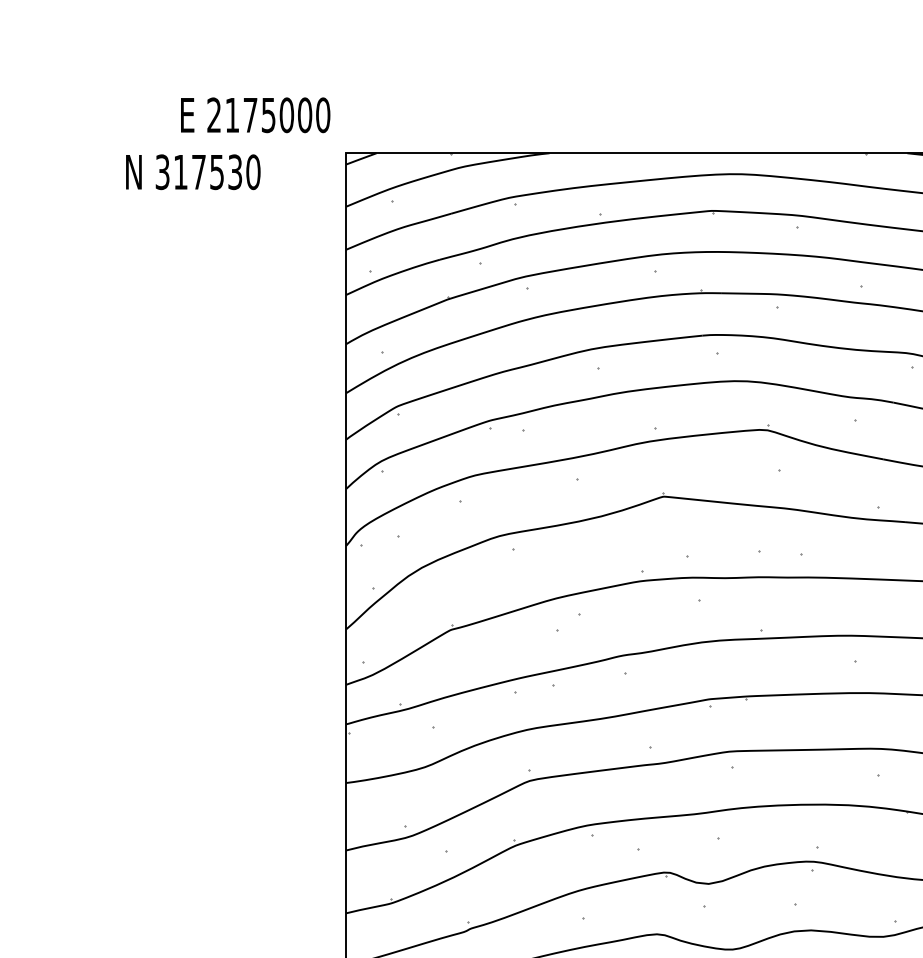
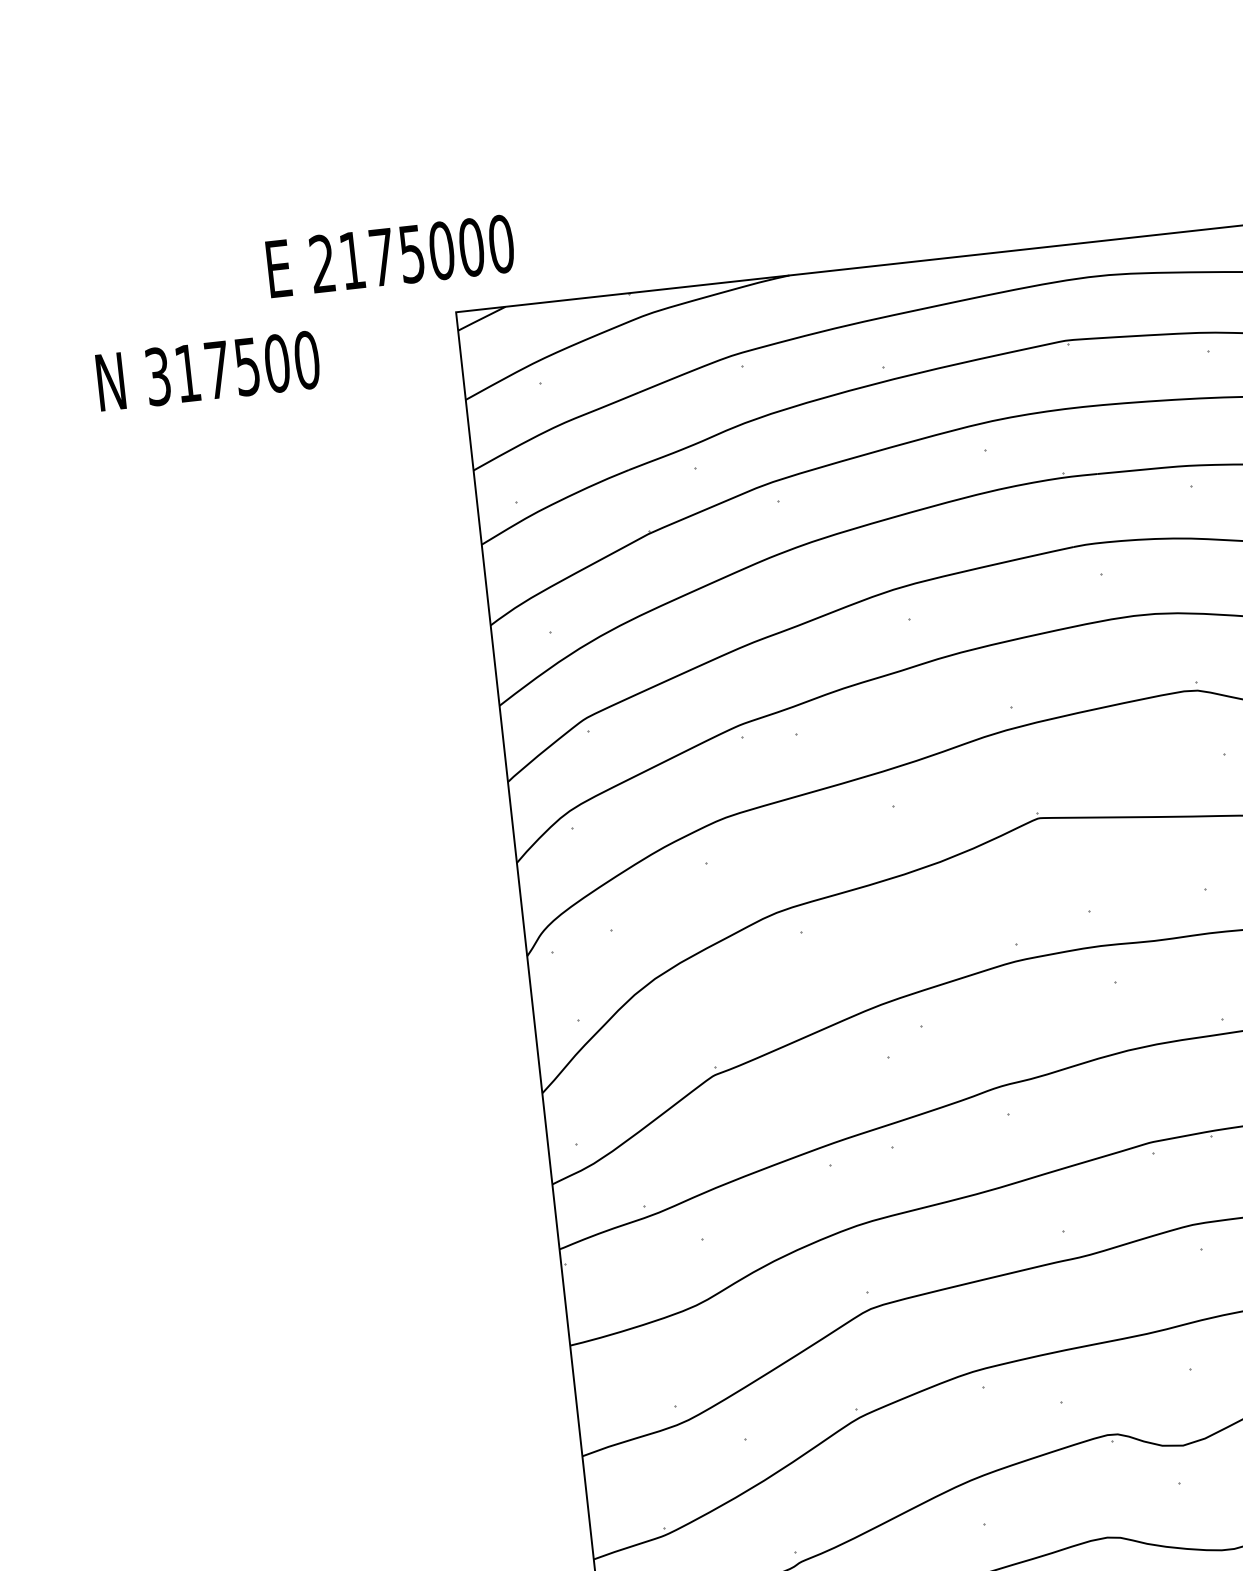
text: (255, 115) -> (390, 256), moved
text: (235, 172) -> (277, 363), 317530 -> 317500

